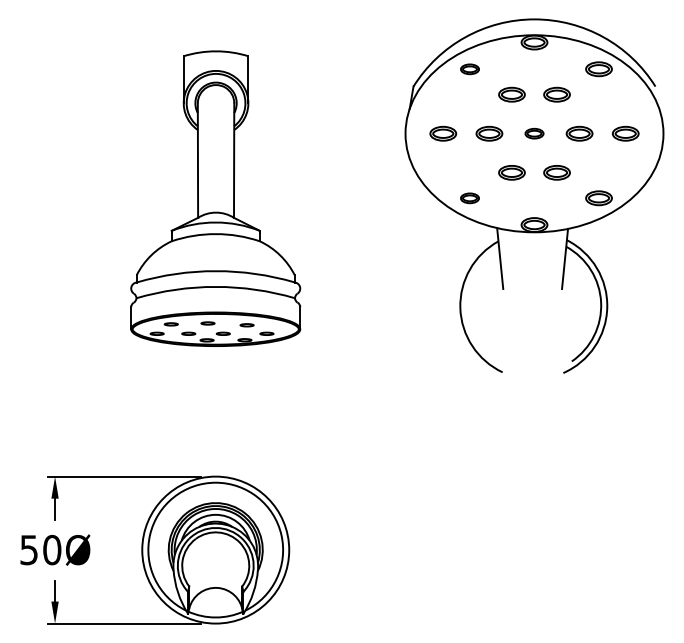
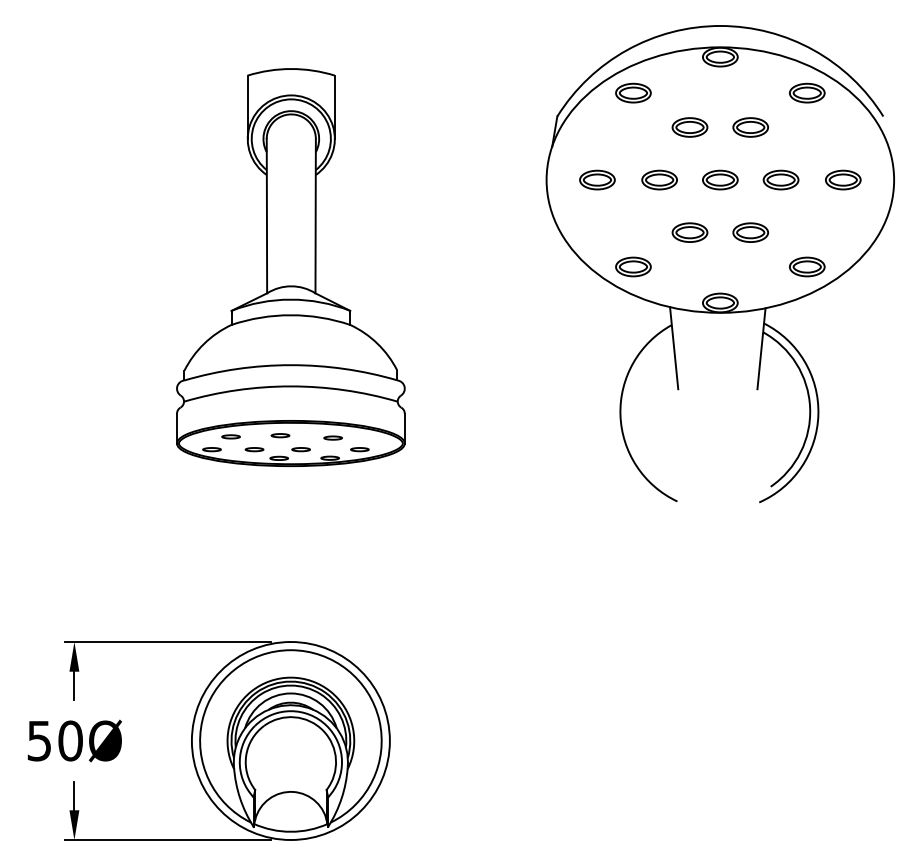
part: (469, 69) -> (632, 93), size x1.43
part: (534, 133) -> (720, 179), size x1.43
part: (469, 198) -> (632, 267), size x1.43

